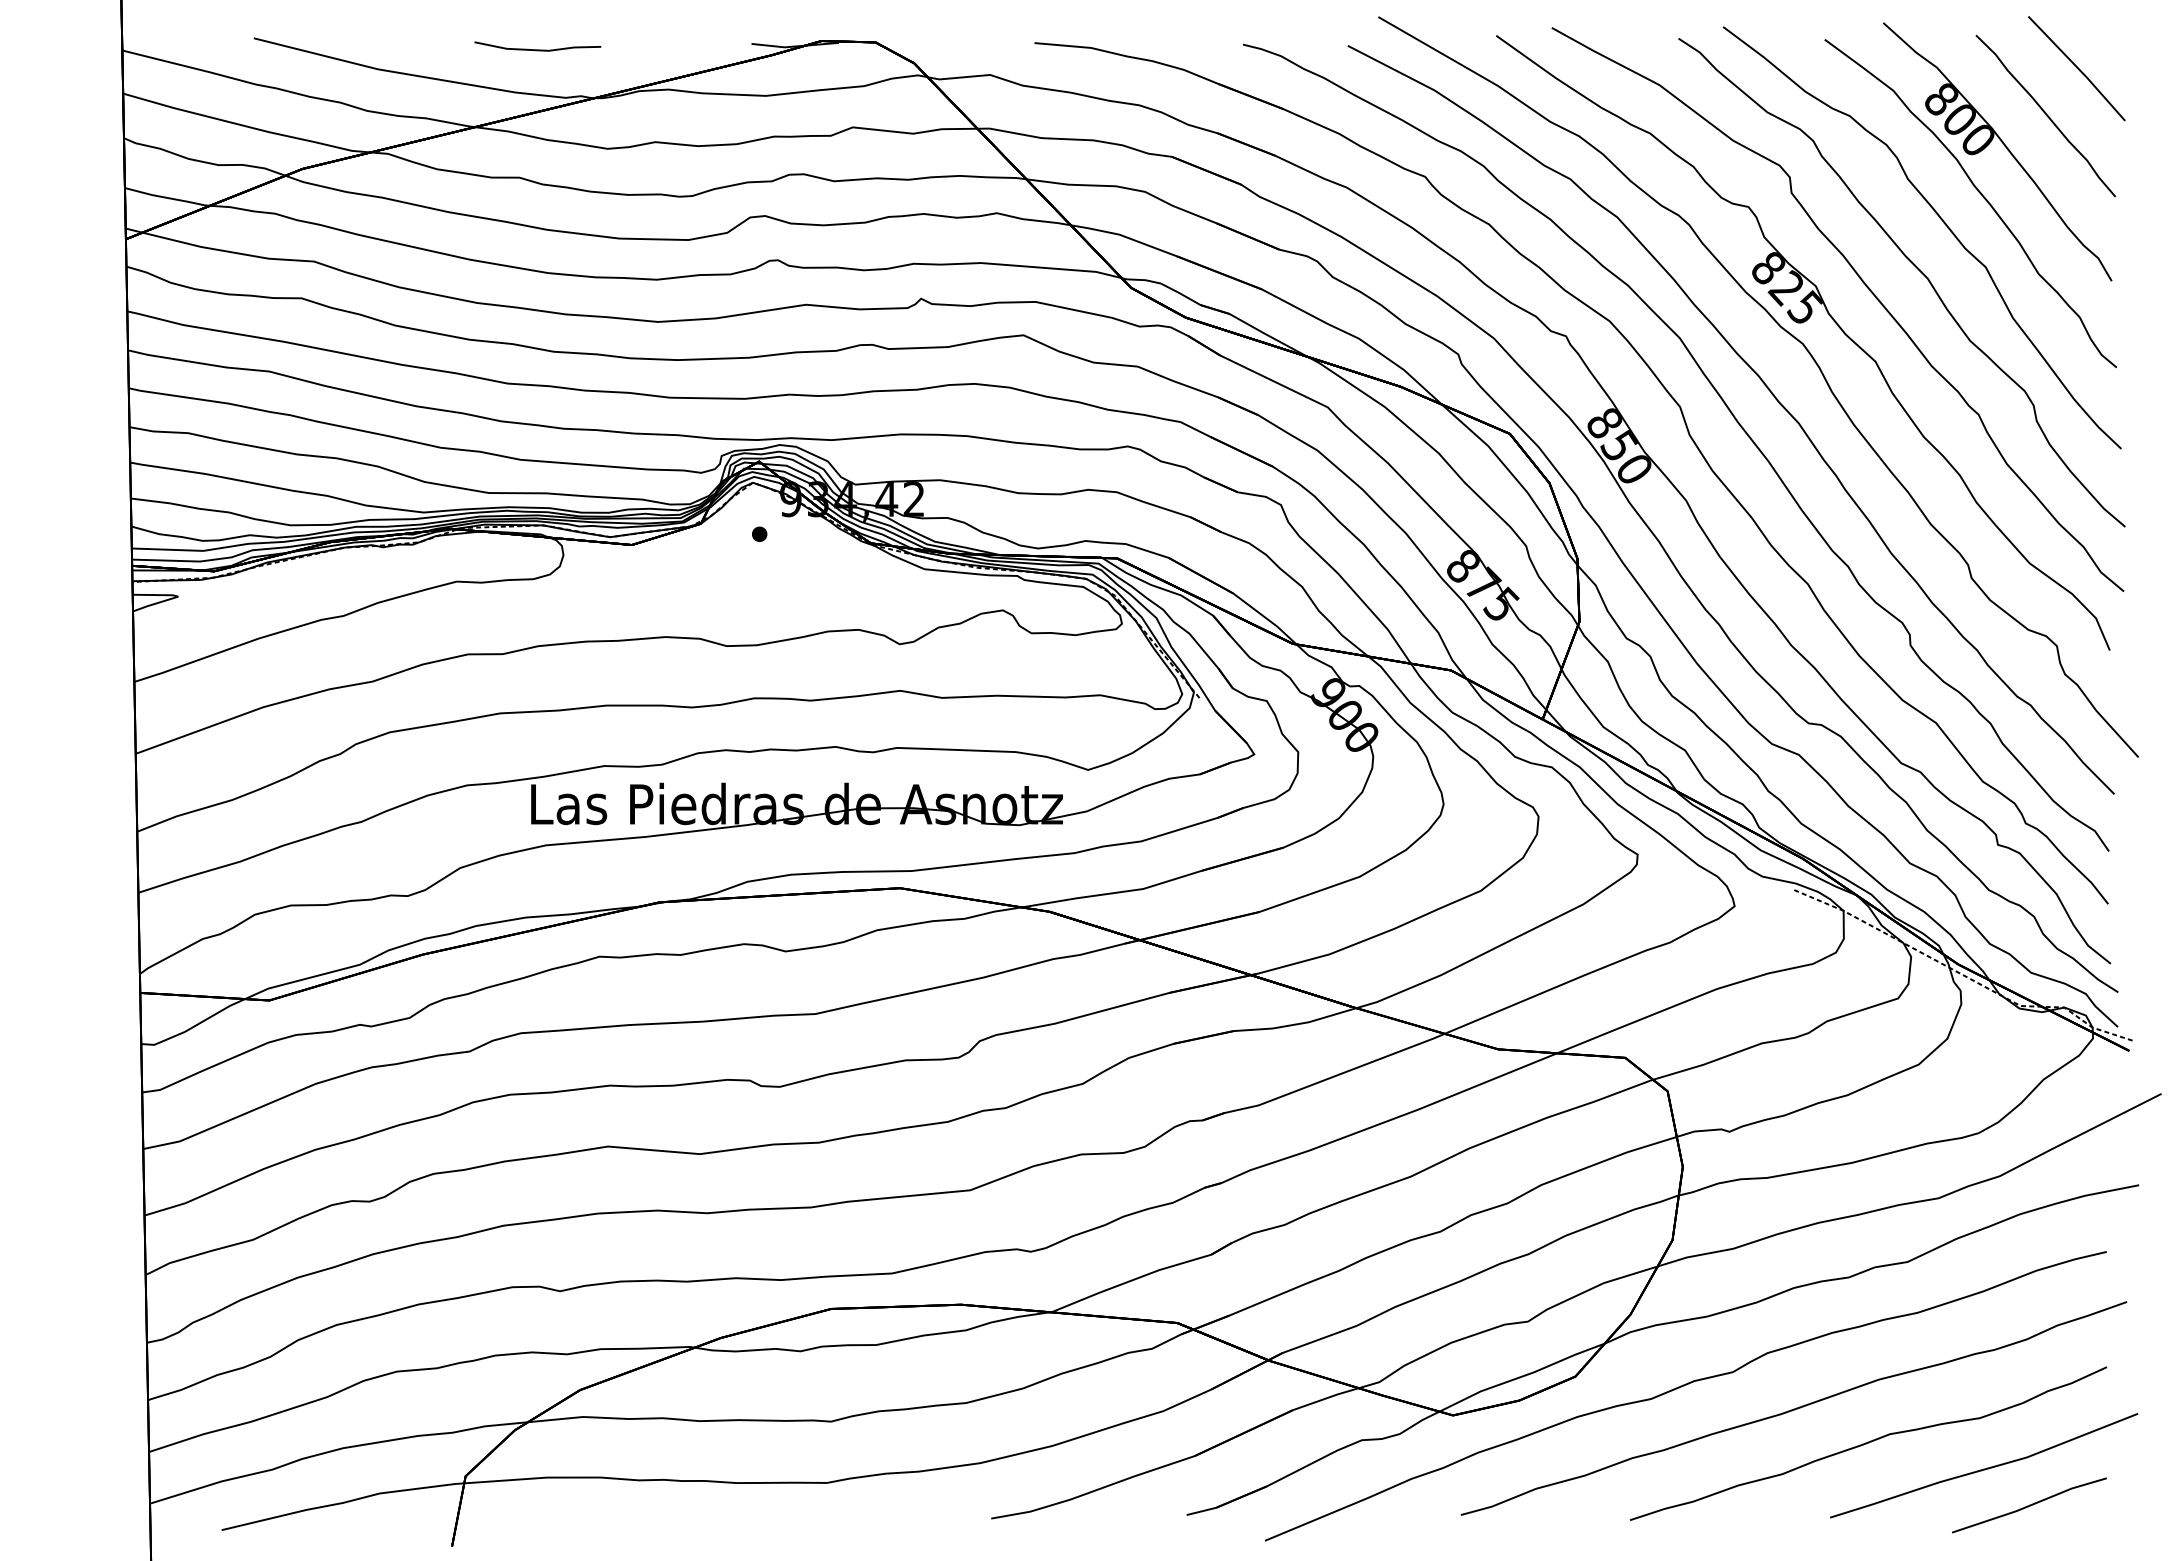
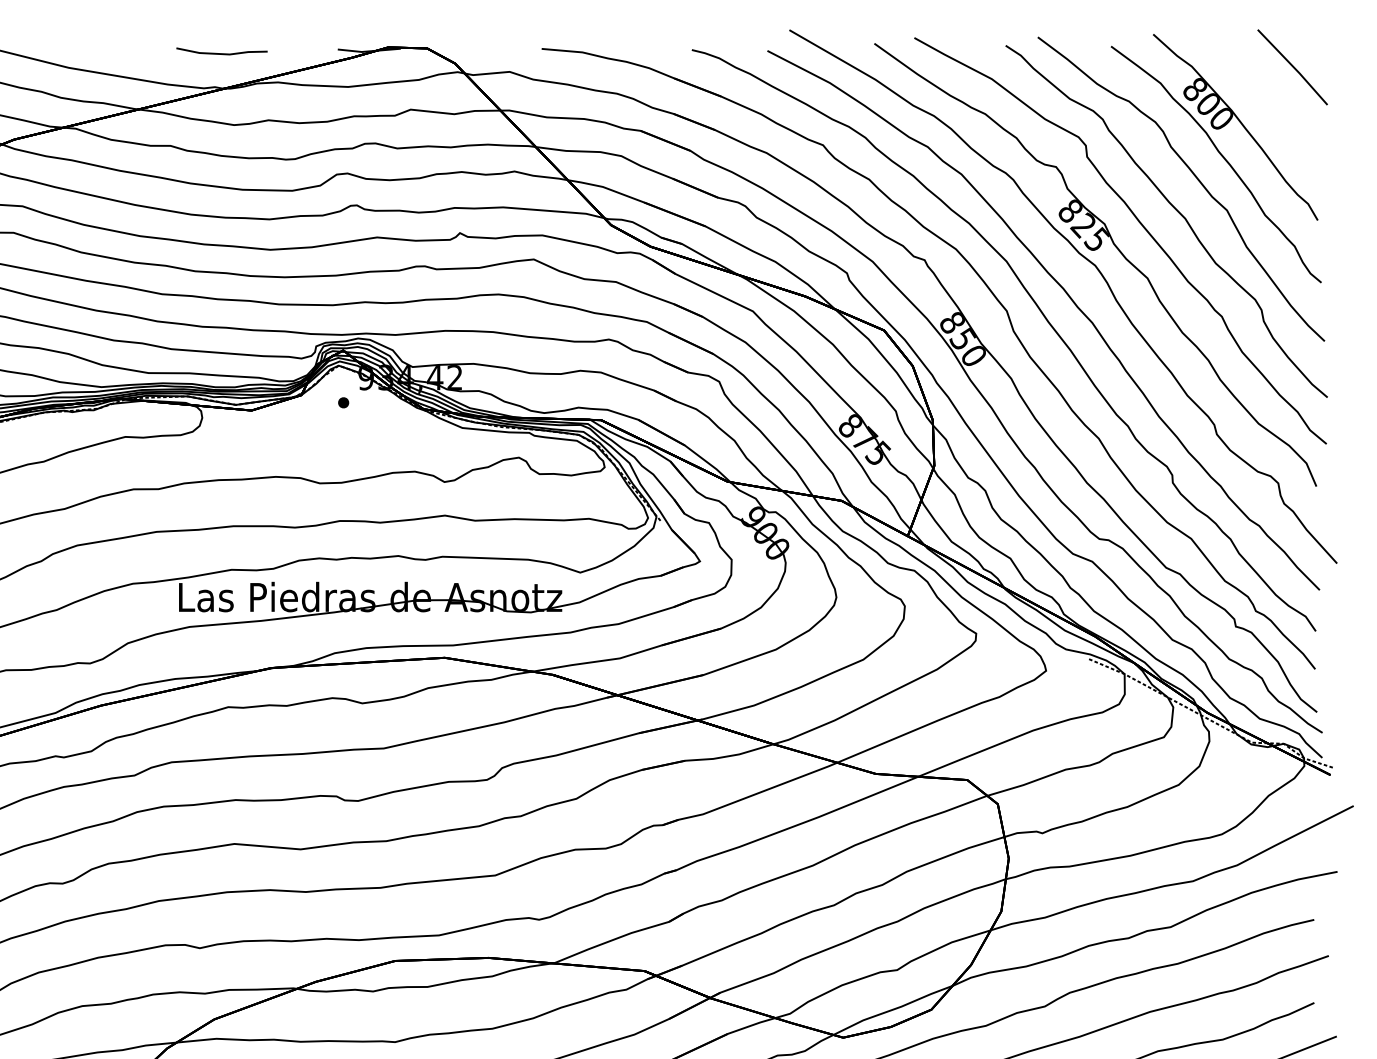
line: (537, 49) -> (221, 53), moved
curve: (2045, 114) -> (1270, 100), removed

